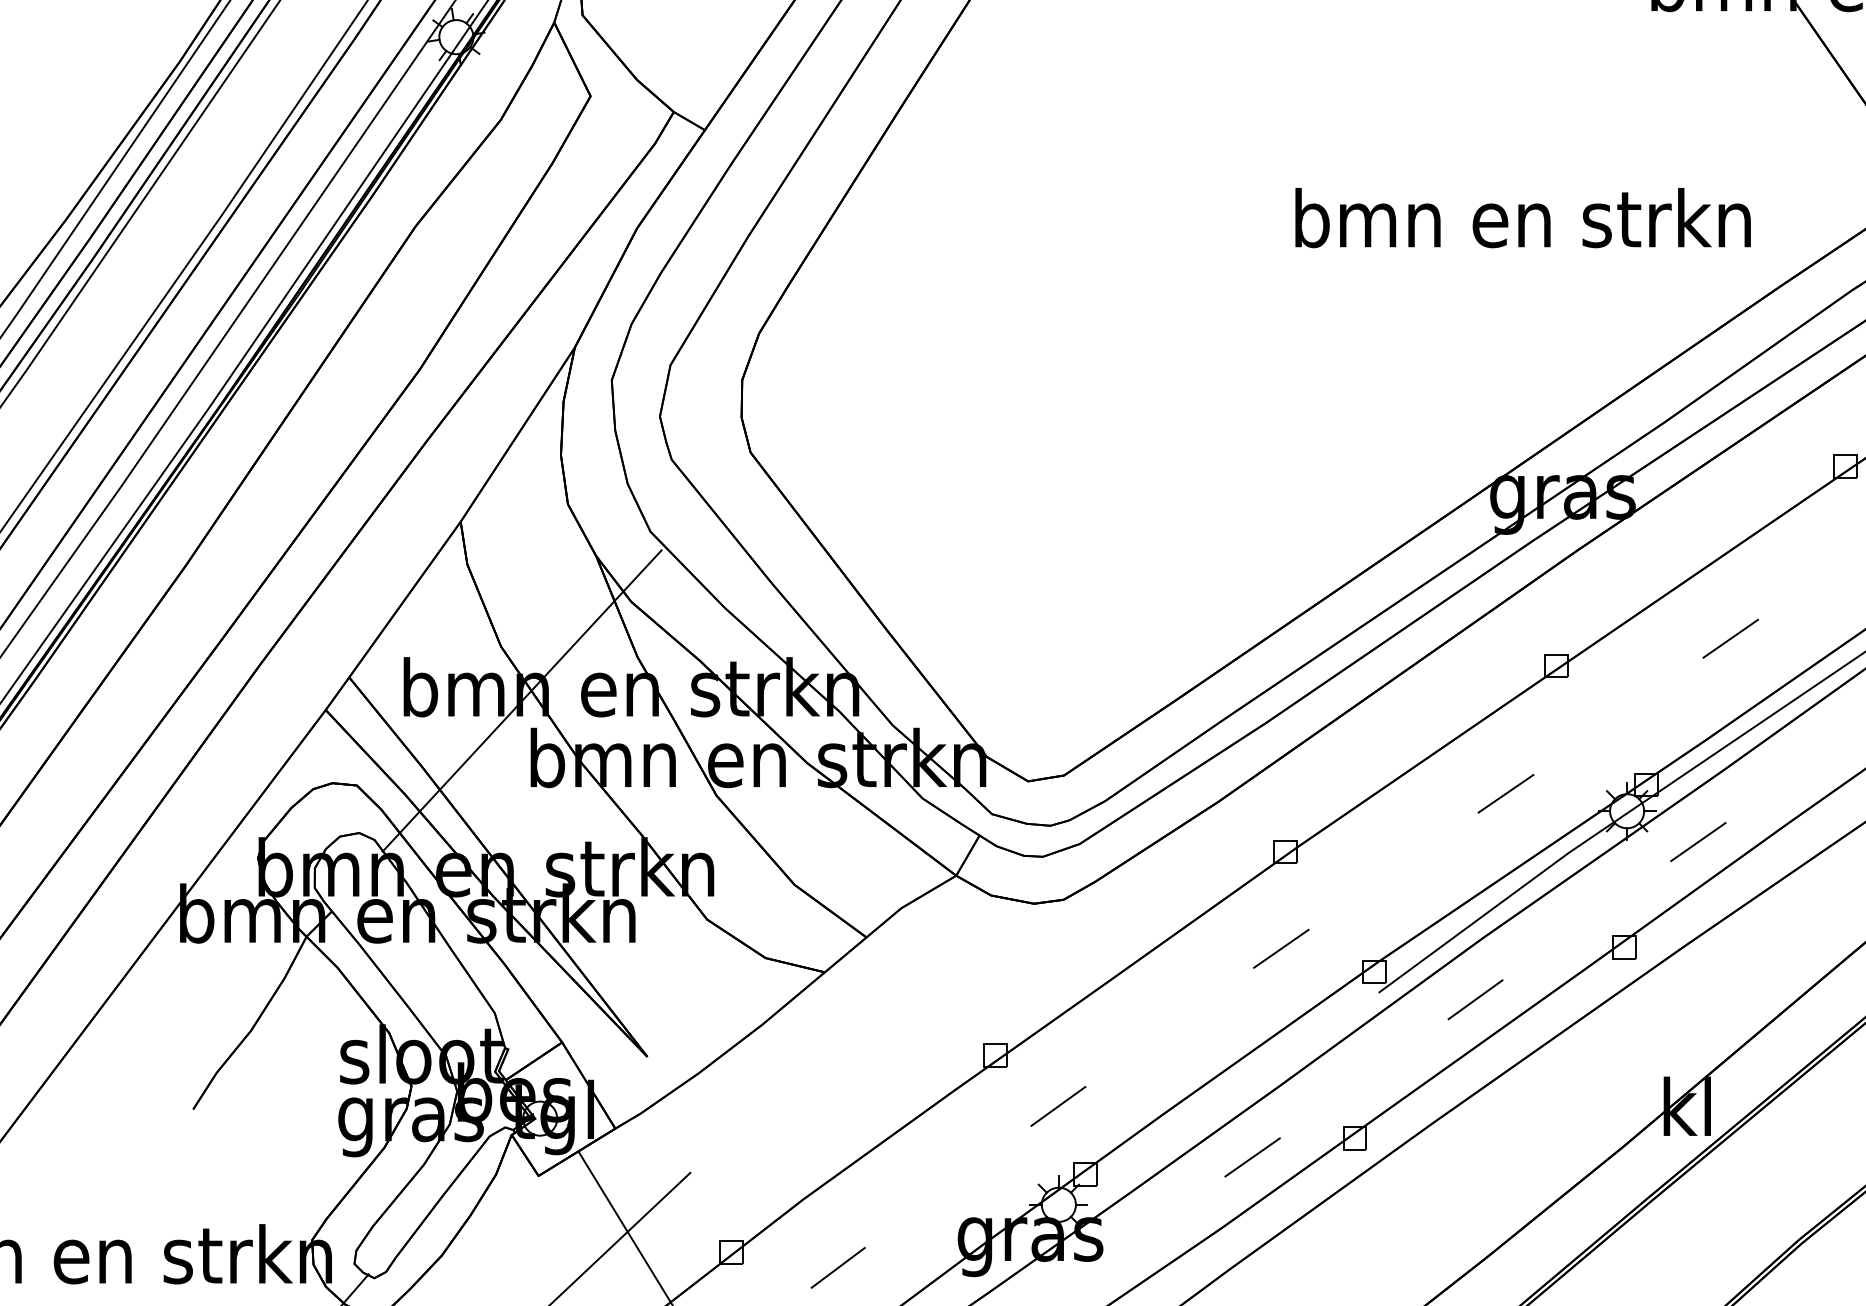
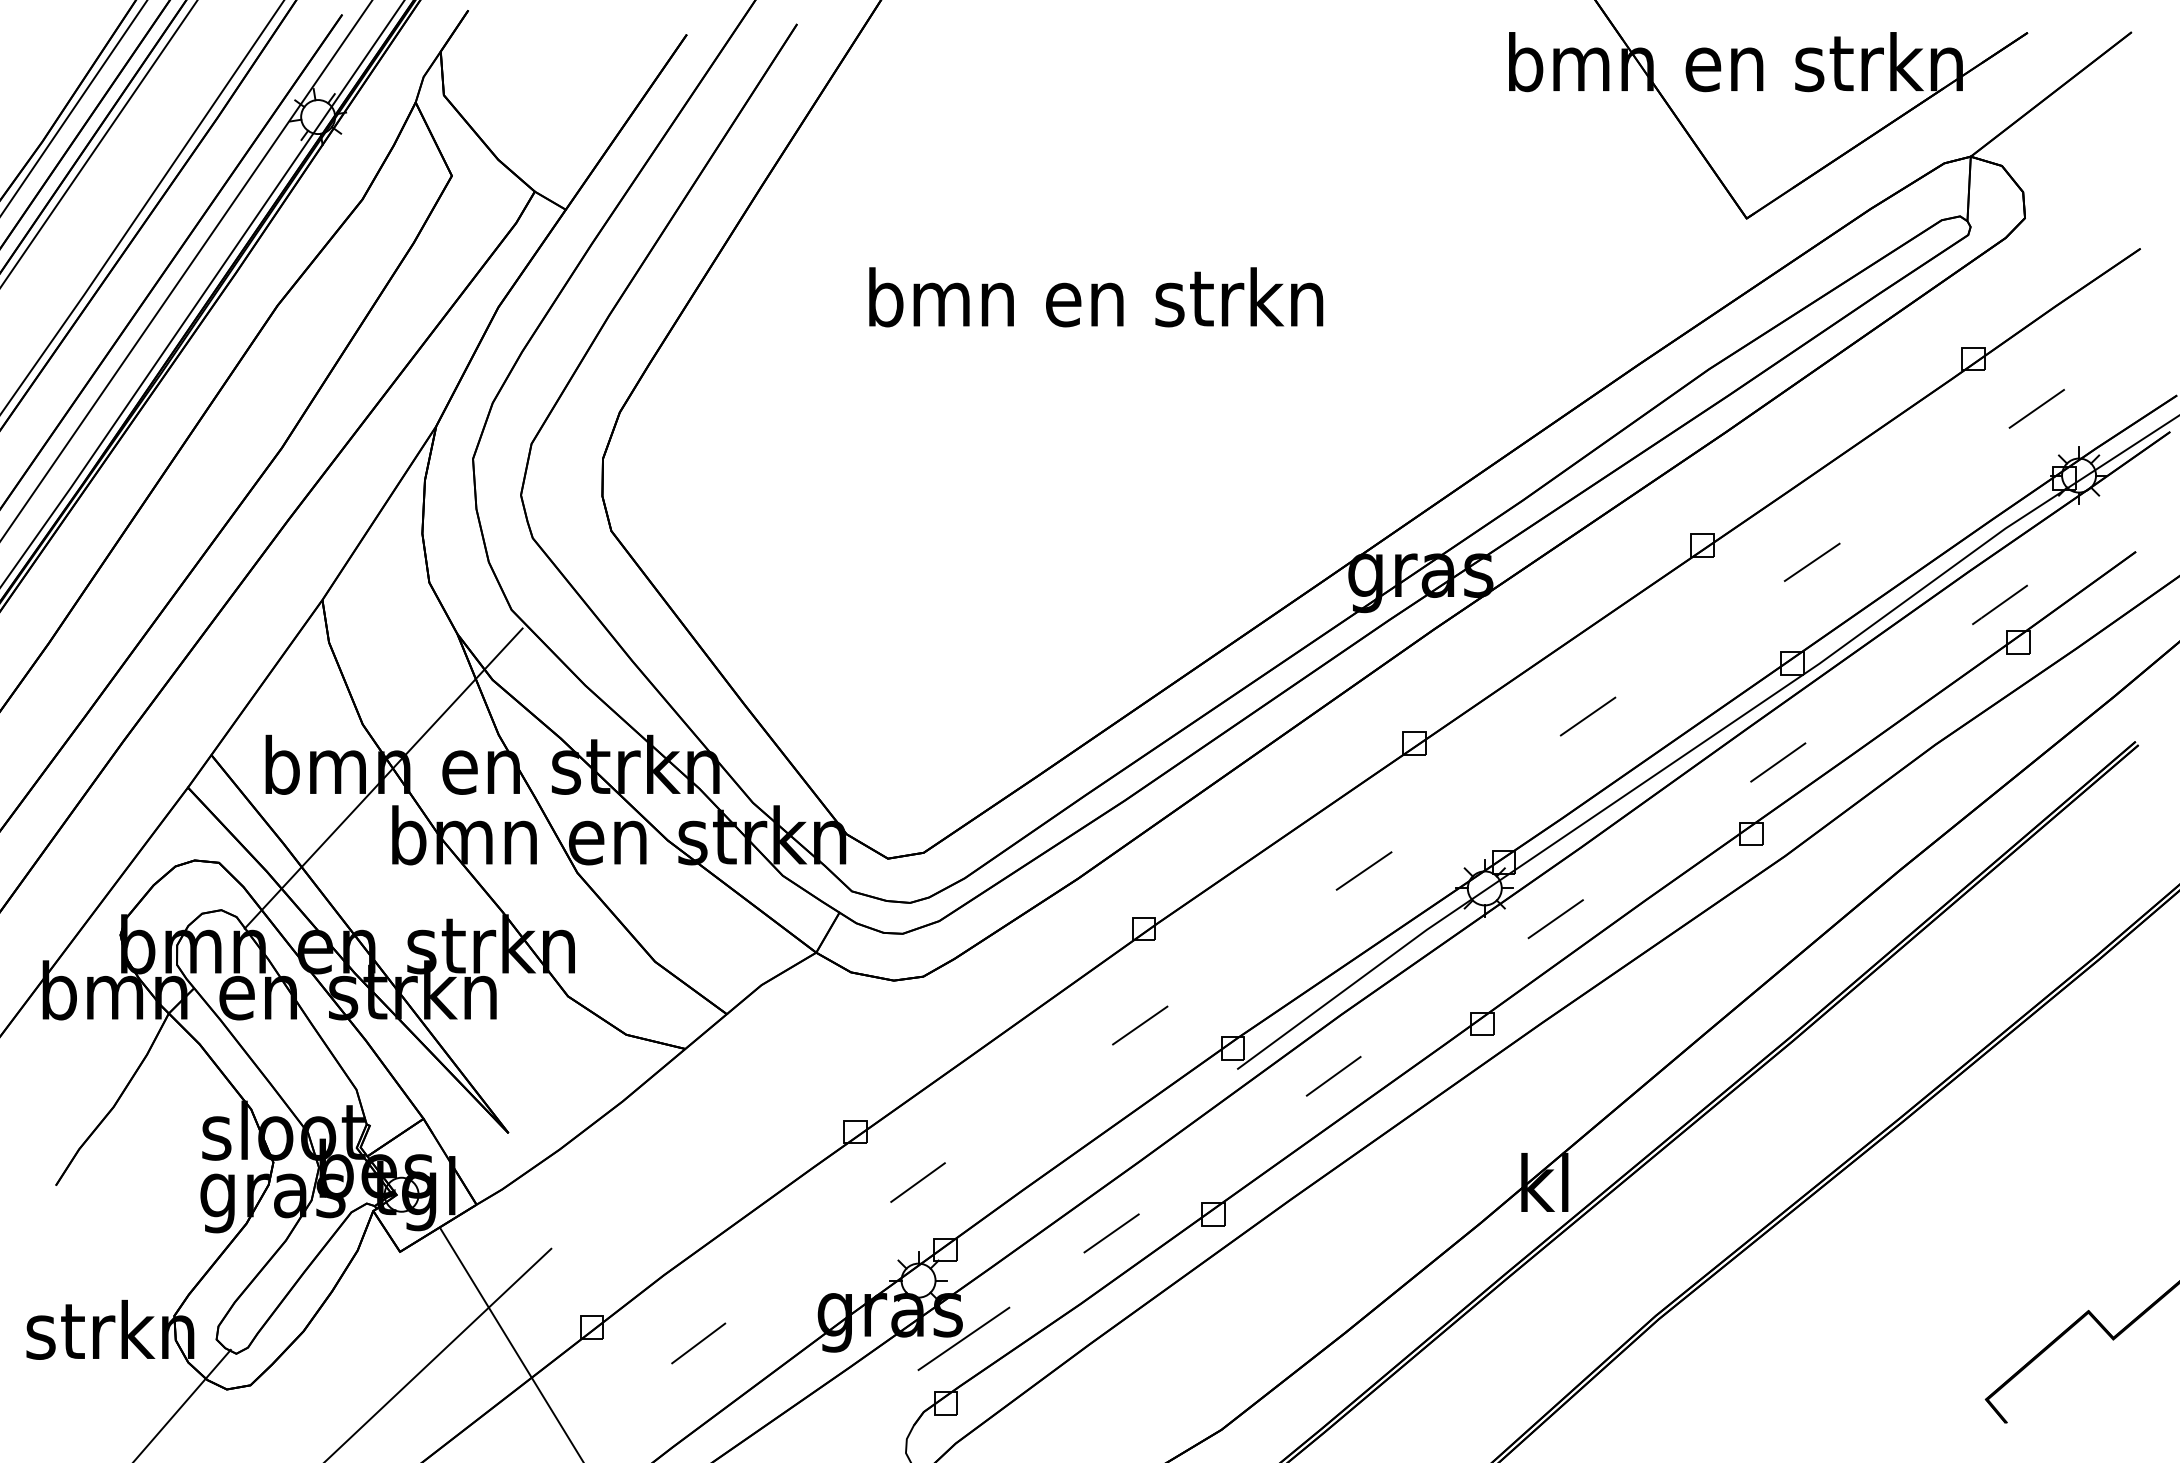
text: (1523, 218) -> (1096, 297), moved
line: (1103, 1262) -> (963, 1338), added

